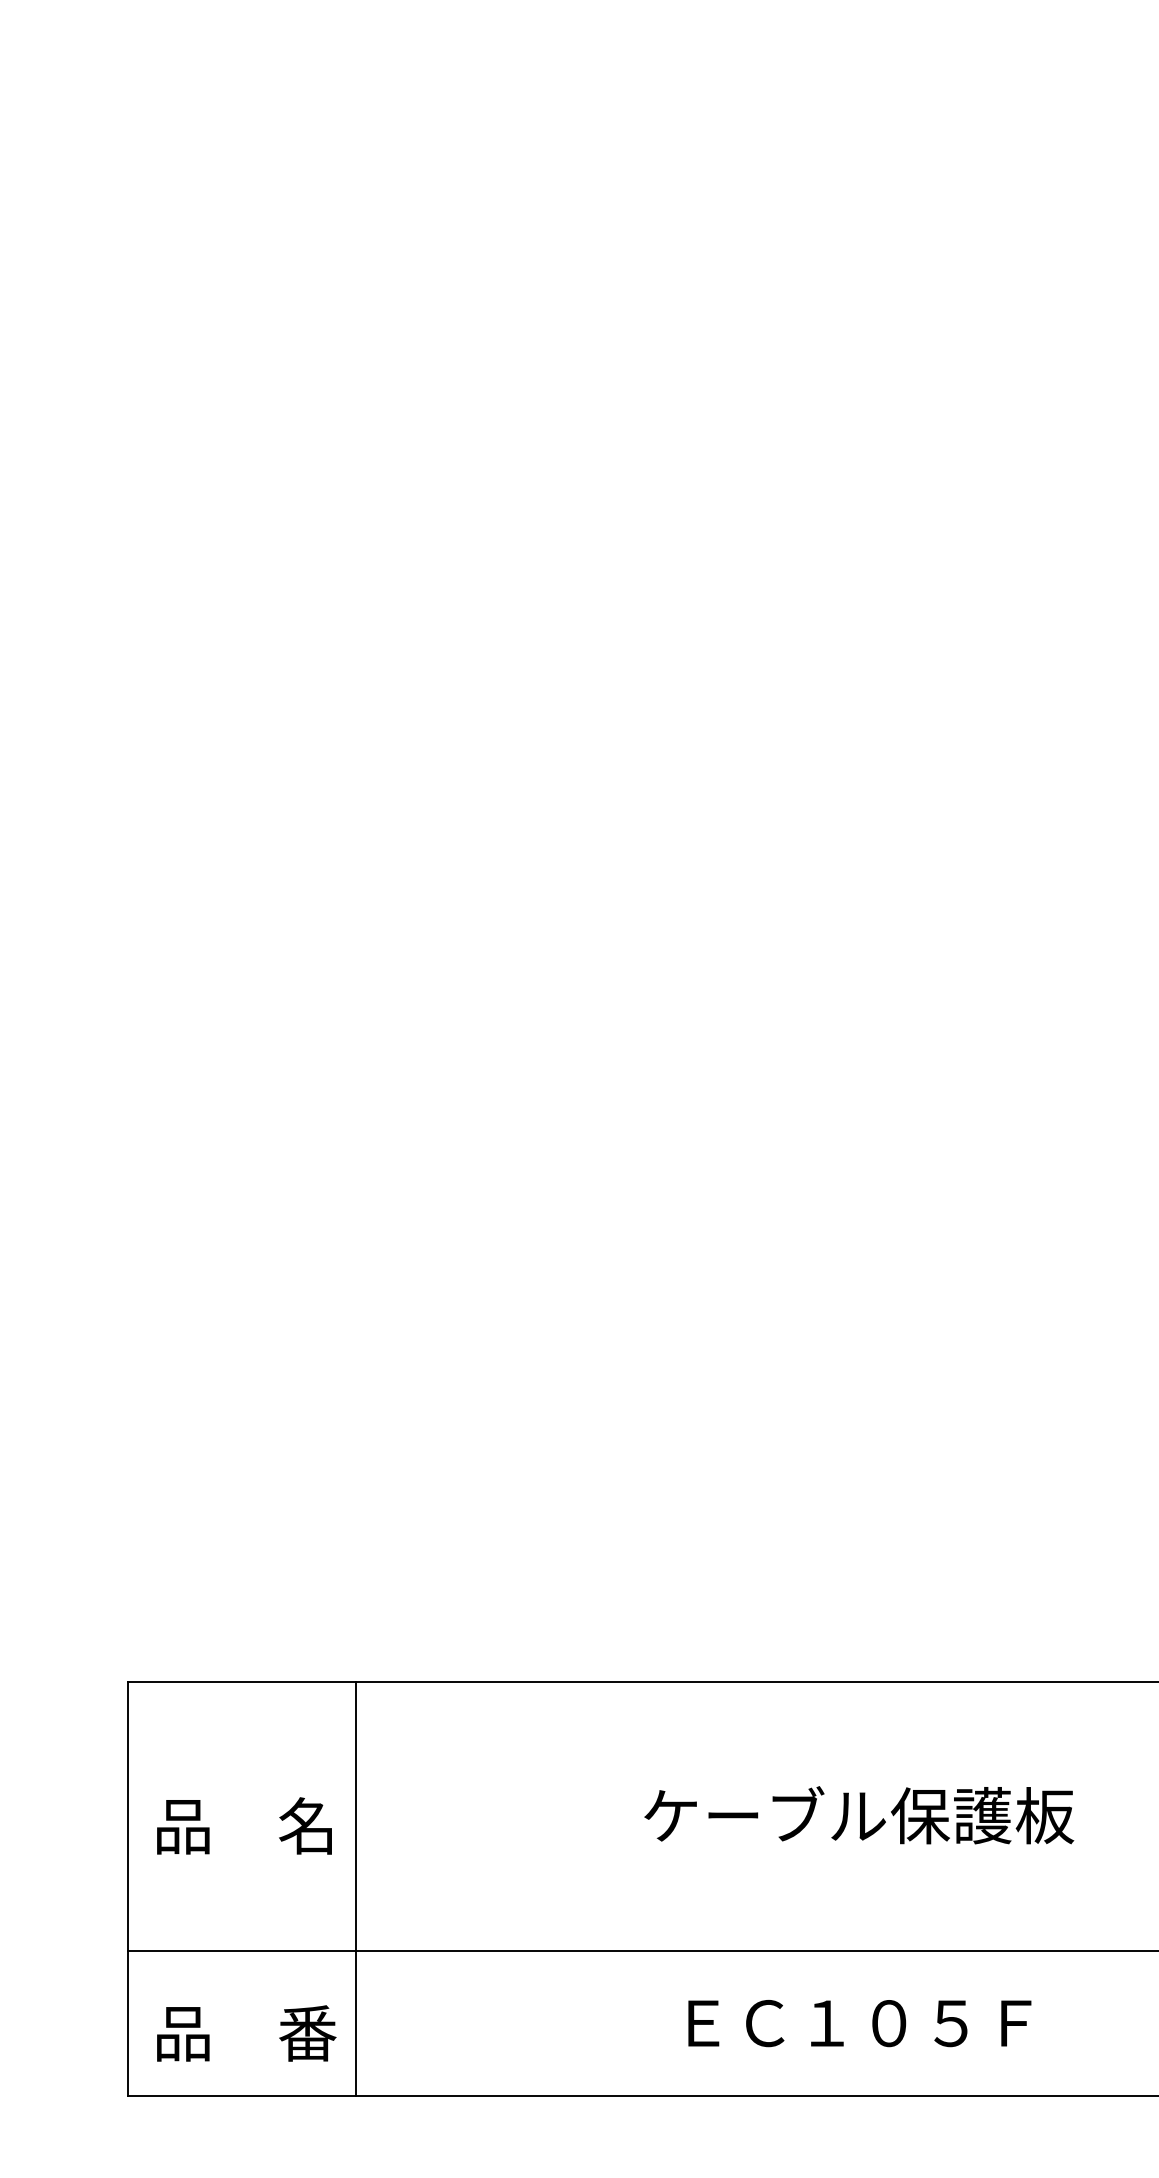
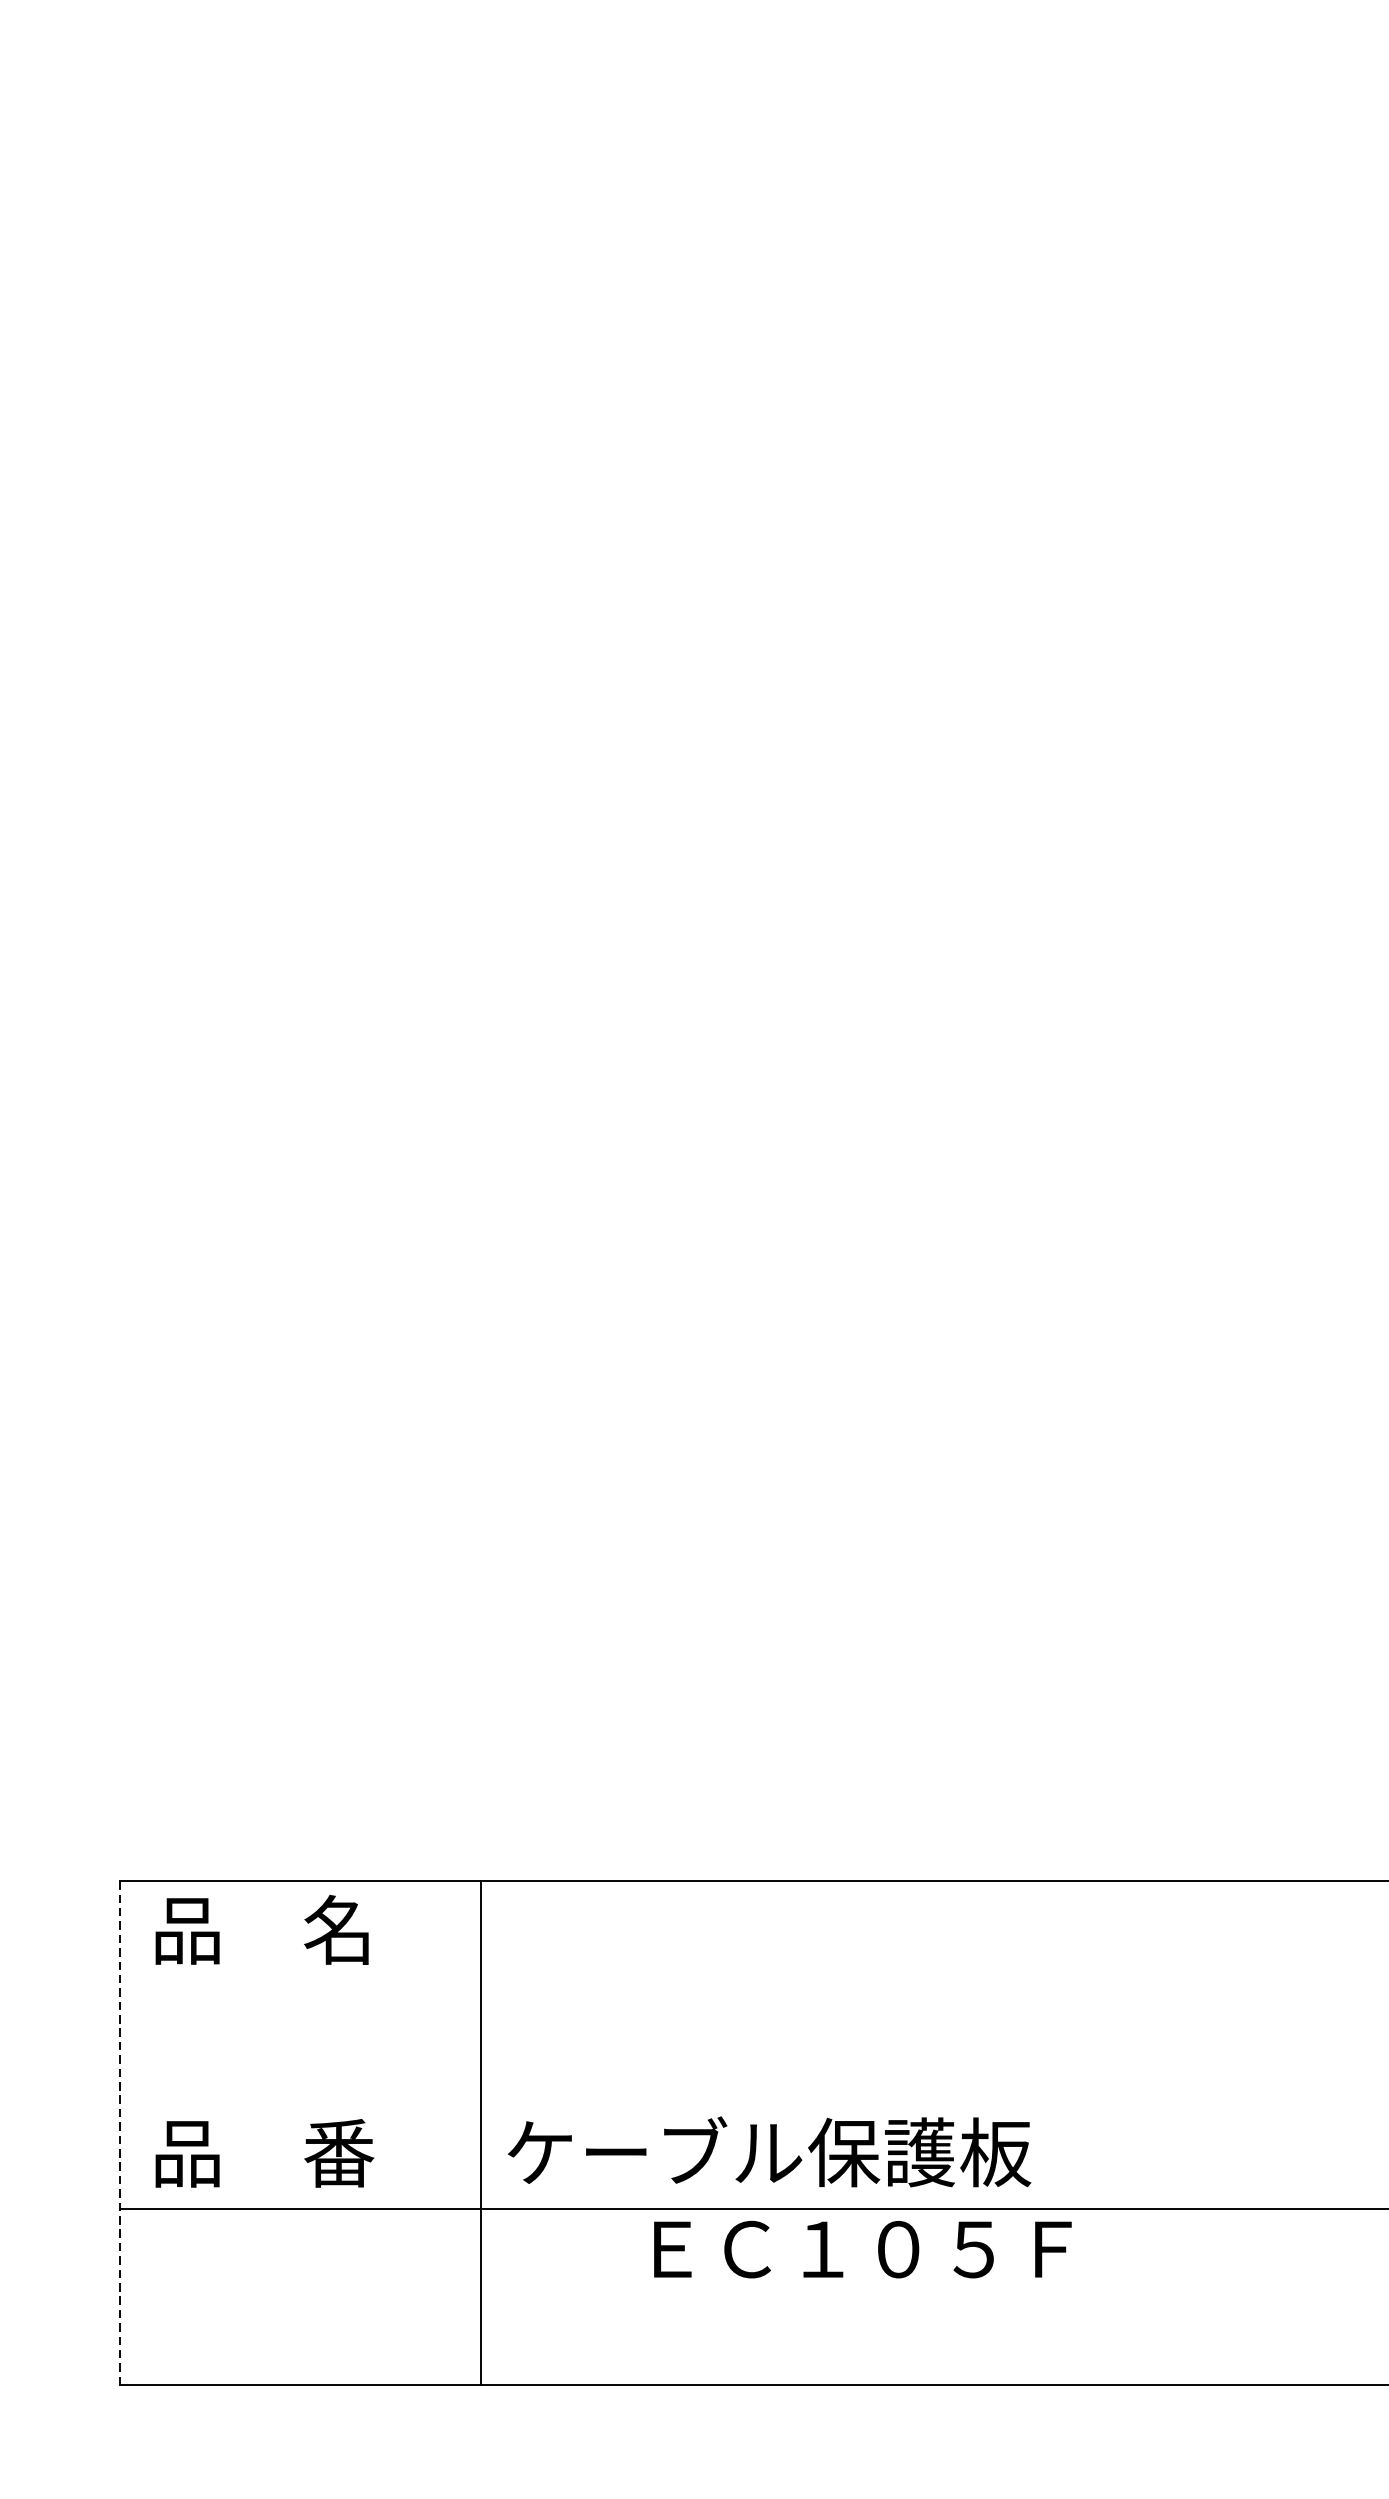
text: (859, 1815) -> (769, 2152), moved
text: (244, 1825) -> (262, 1929), moved
line: (355, 1888) -> (480, 2132), moved
line: (128, 1889) -> (120, 2133), solid -> dashed
text: (859, 2023) -> (862, 2249), moved
text: (246, 2033) -> (264, 2153), moved

